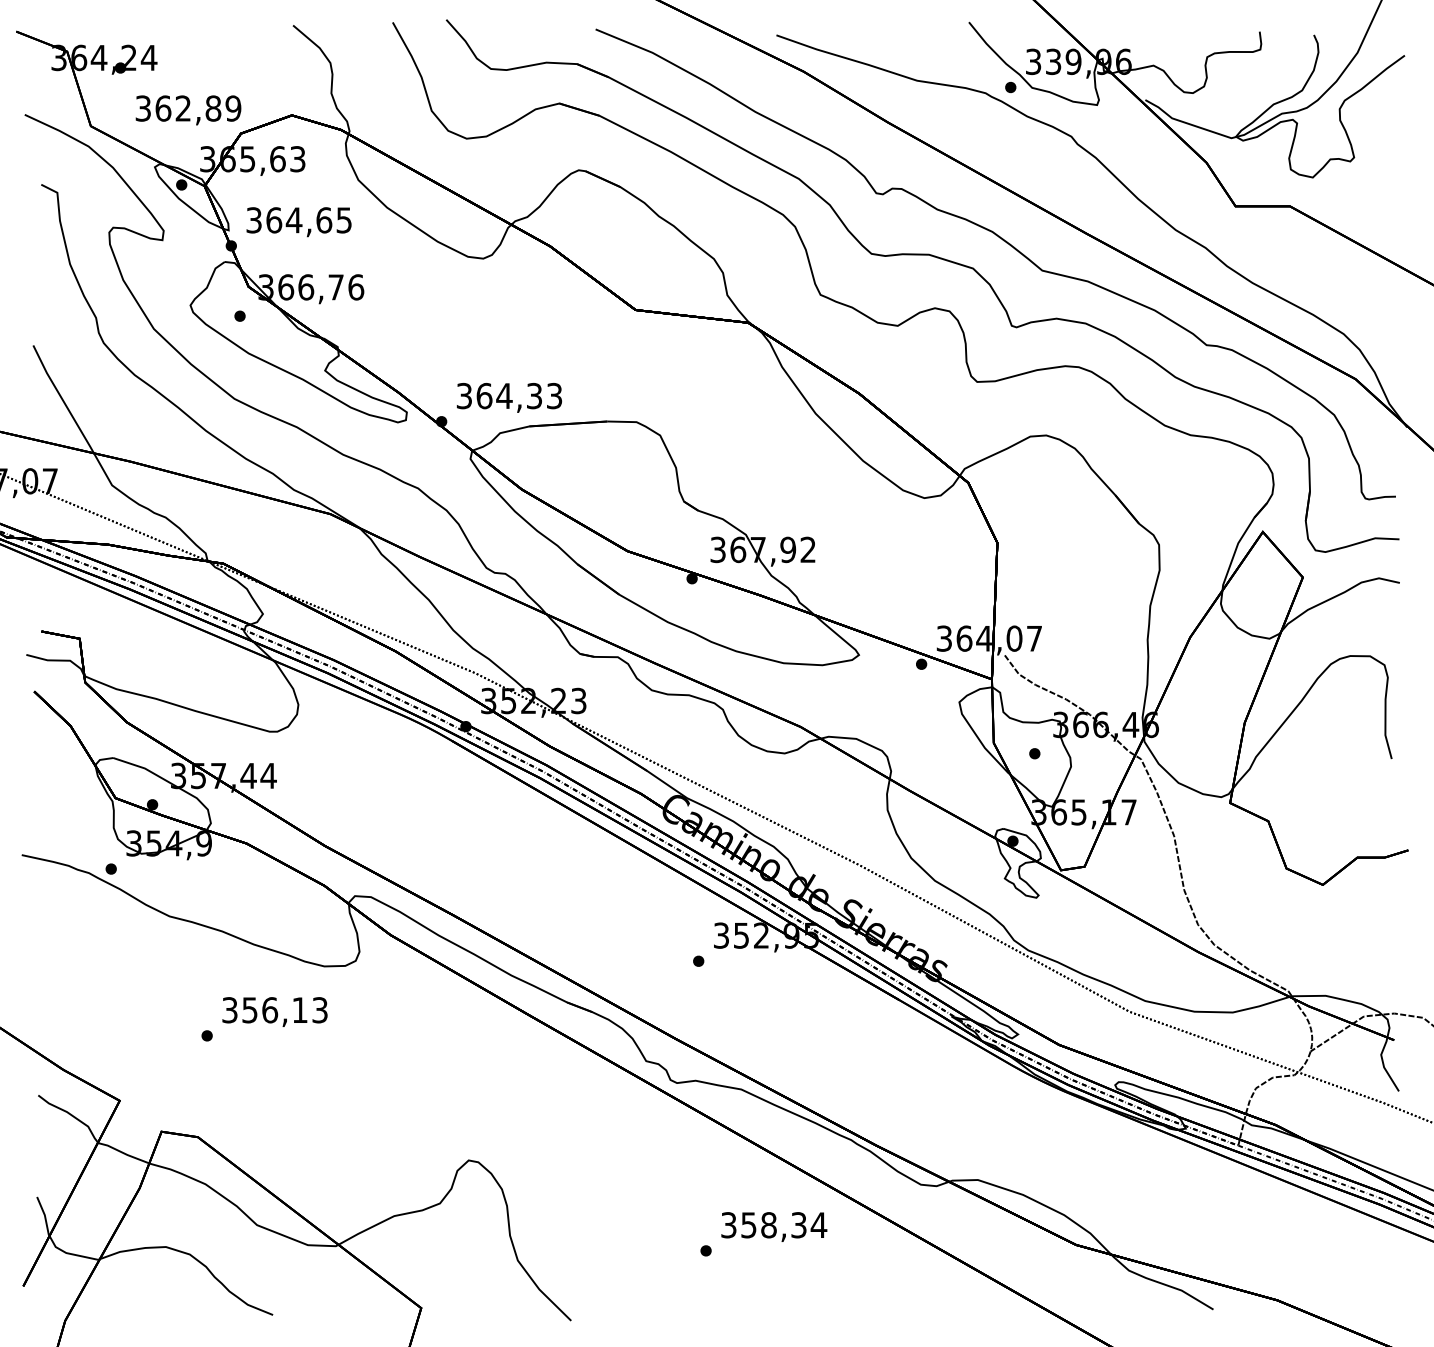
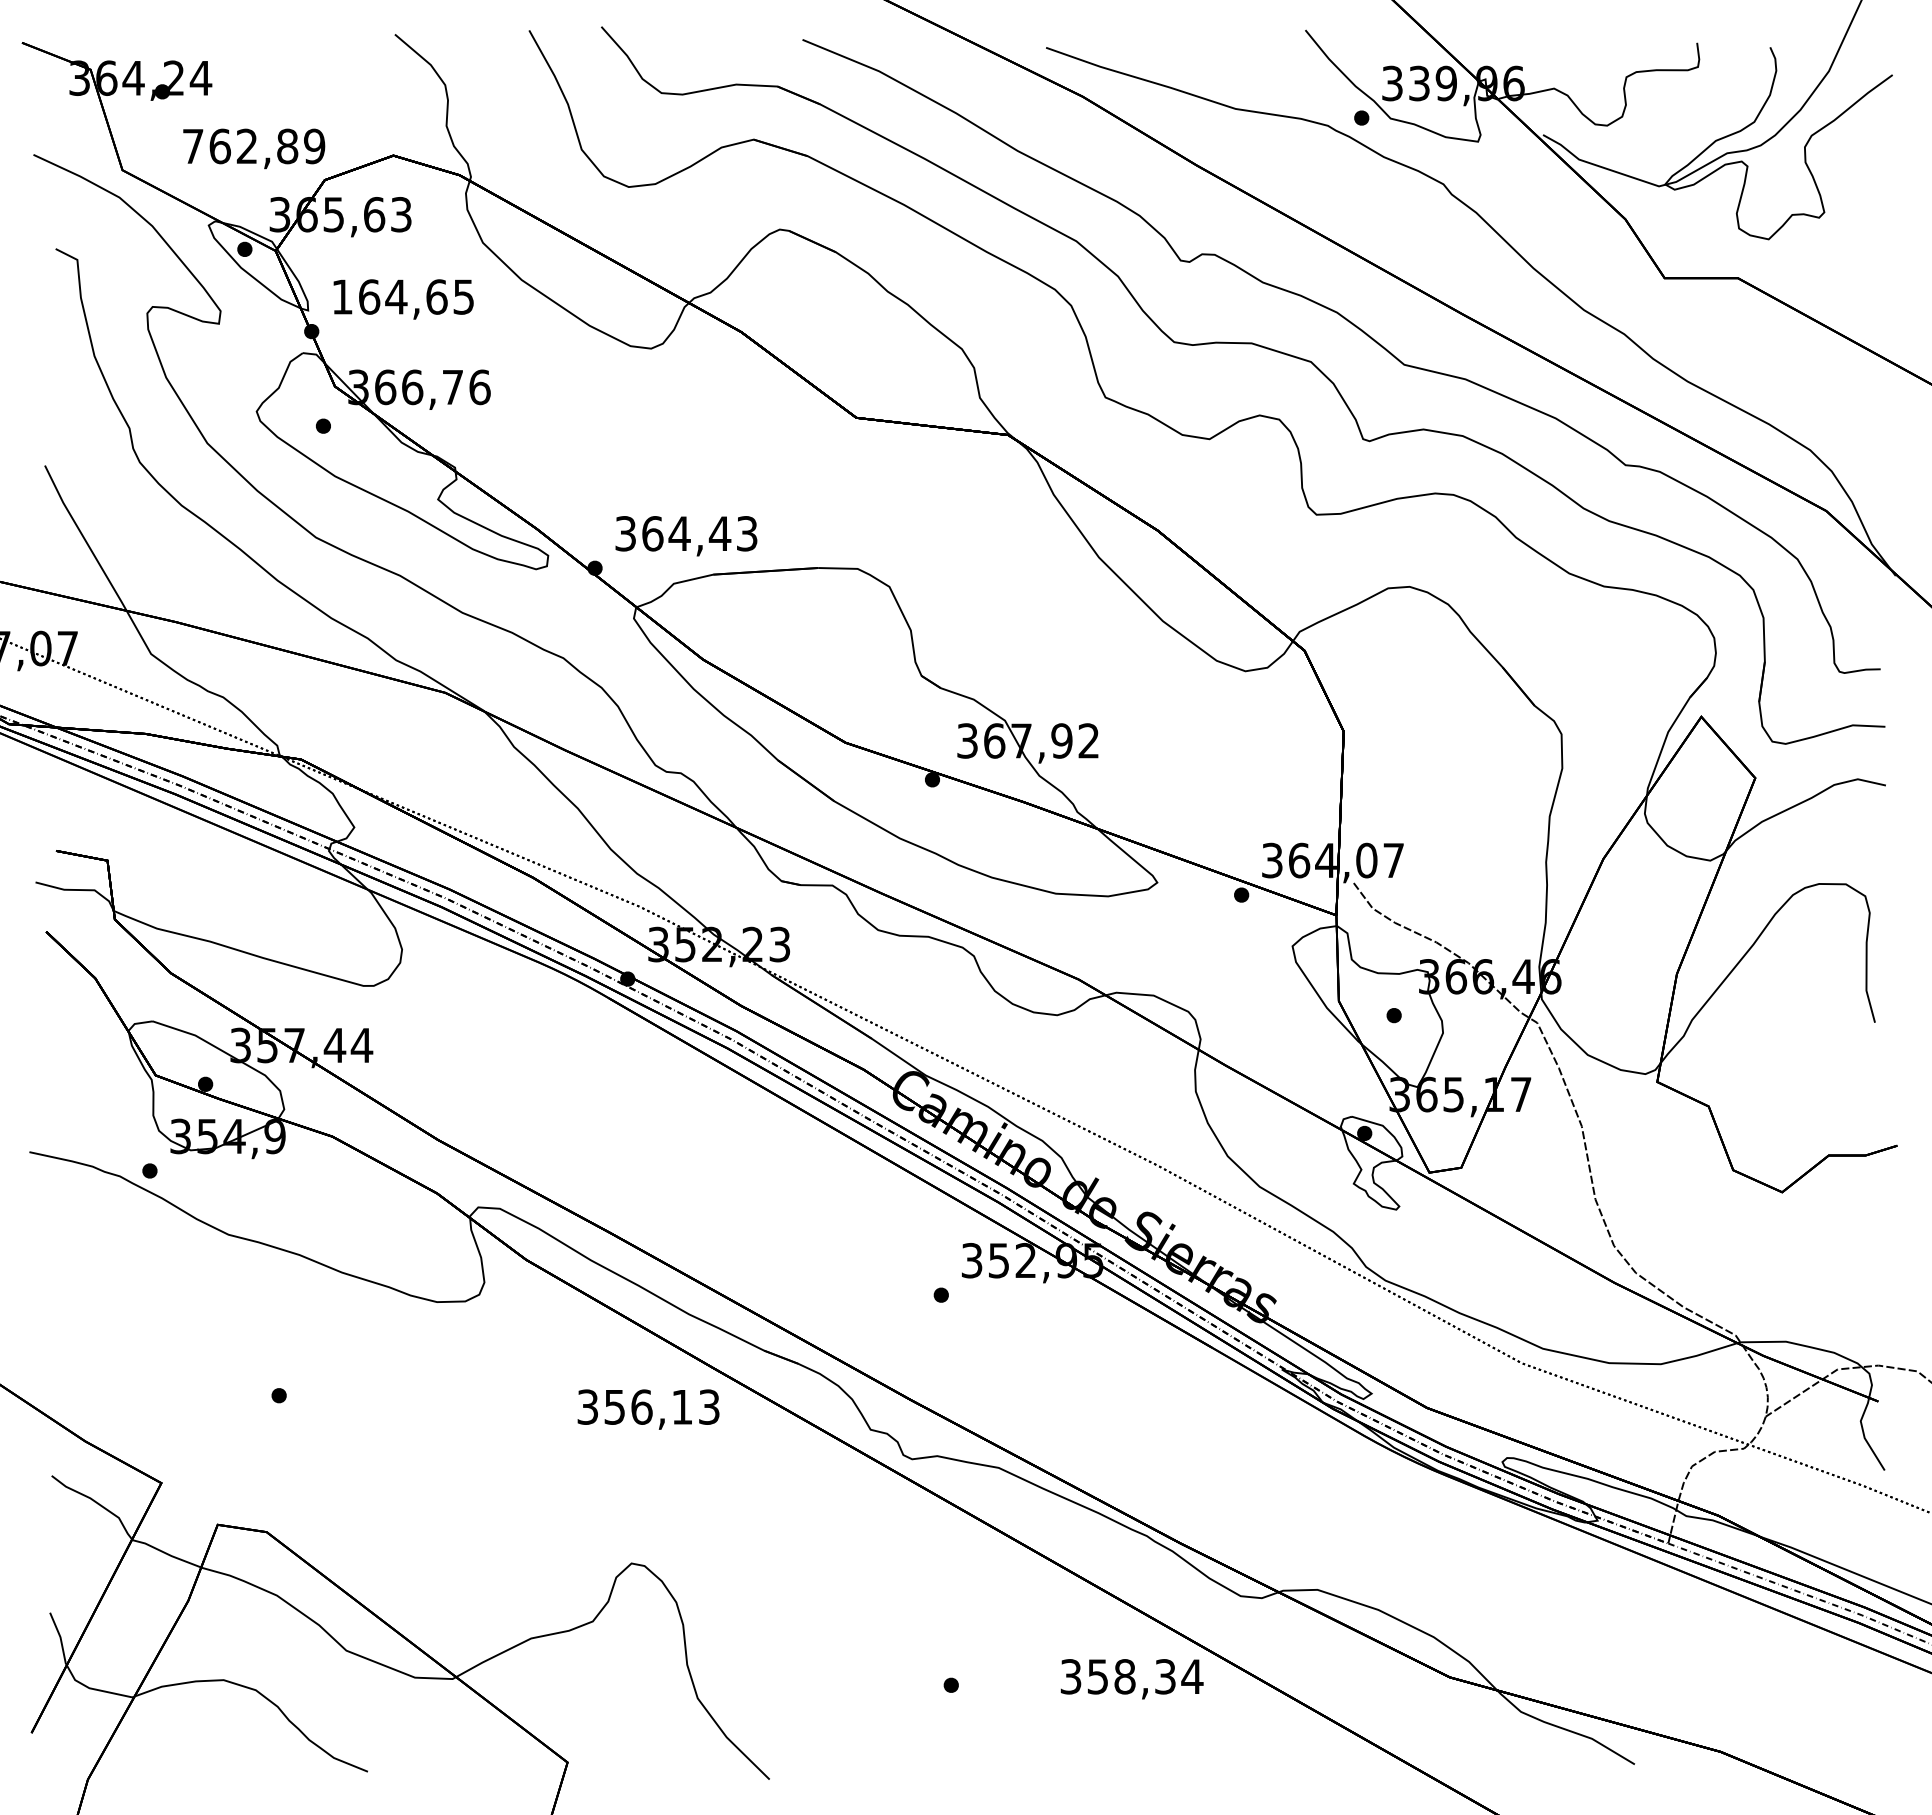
text: (143, 108) -> (193, 146), 362,89 -> 762,89
text: (254, 219) -> (342, 296), 364,65 -> 164,65
text: (534, 395) -> (719, 533), 364,33 -> 364,43
text: (274, 1011) -> (648, 1409), moved
text: (773, 1227) -> (1131, 1679), moved

